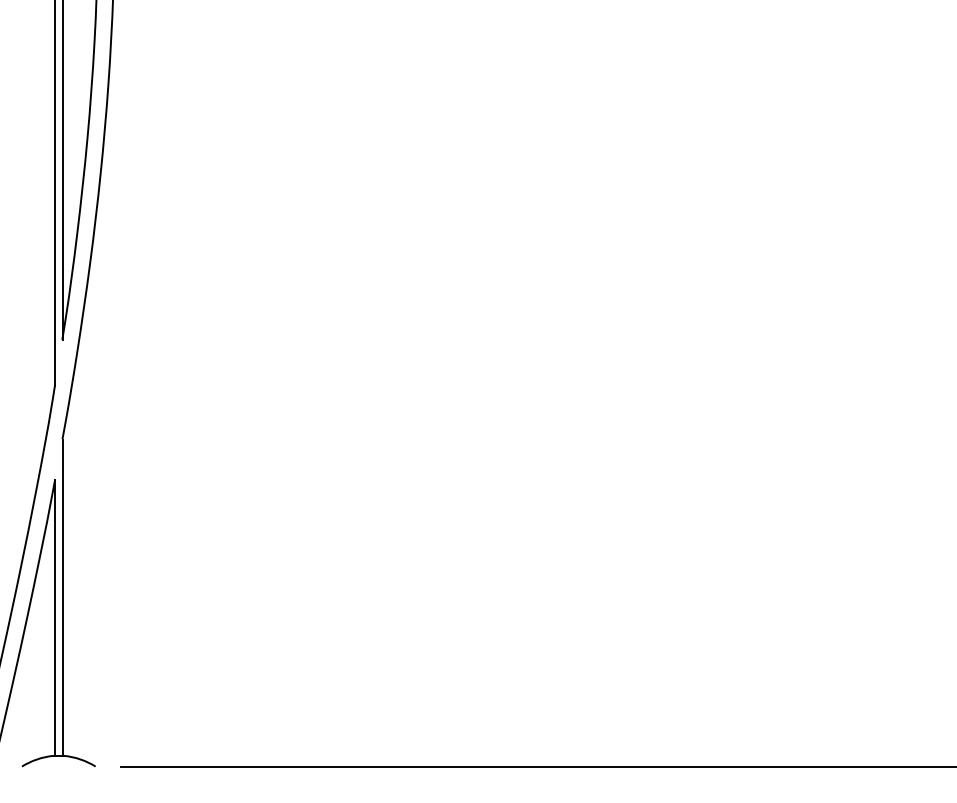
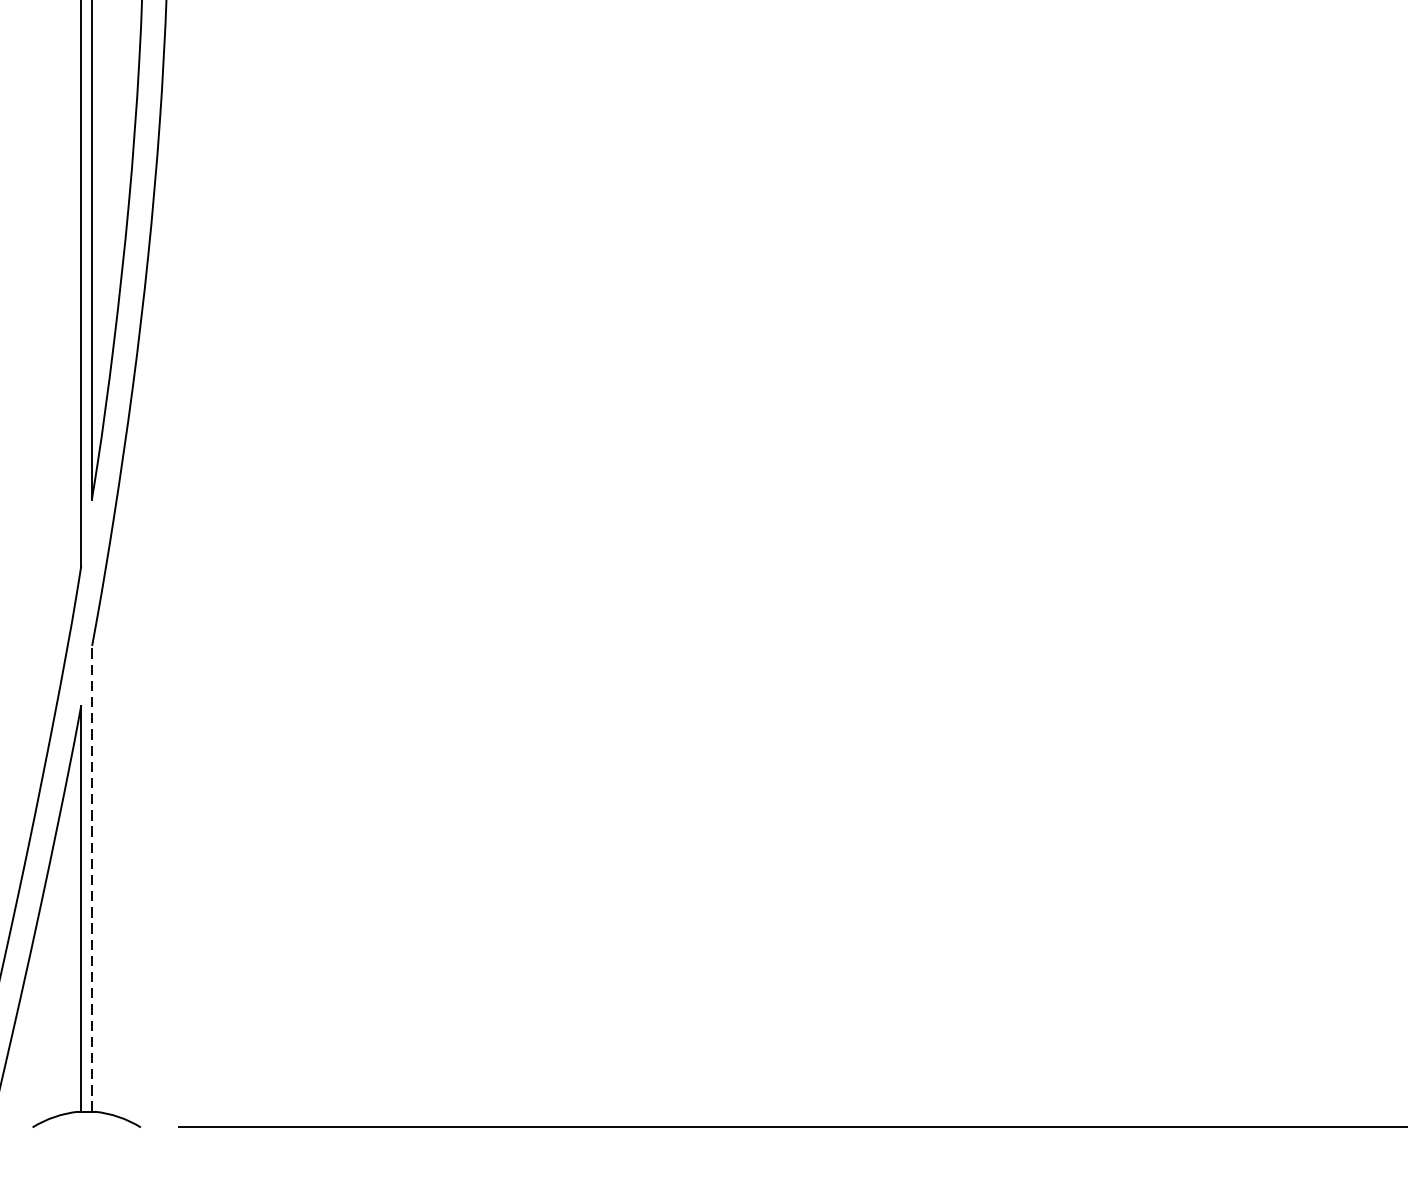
line: (62, 597) -> (92, 878), solid -> dashed

